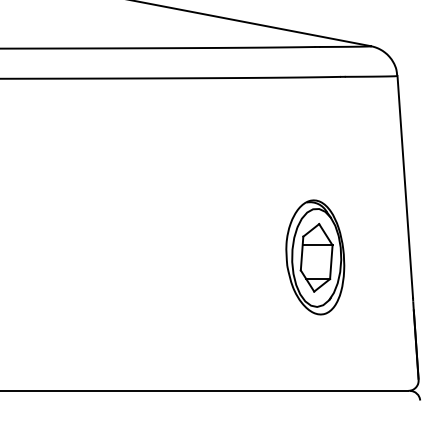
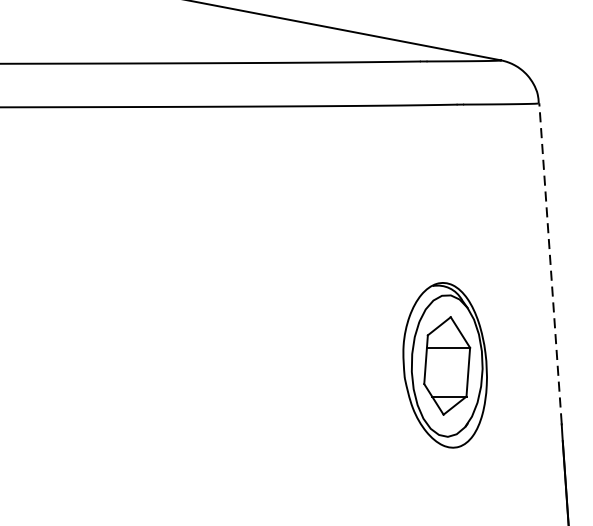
line: (405, 186) -> (550, 262), solid -> dashed
part: (315, 257) -> (445, 365), moved

